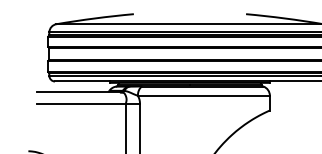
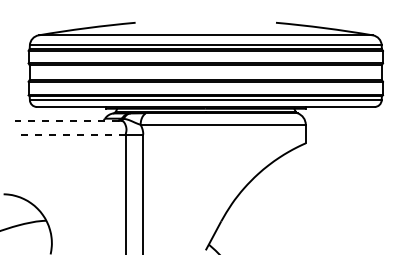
line: (78, 92) -> (66, 120), solid -> dashed
line: (81, 103) -> (69, 134), solid -> dashed

